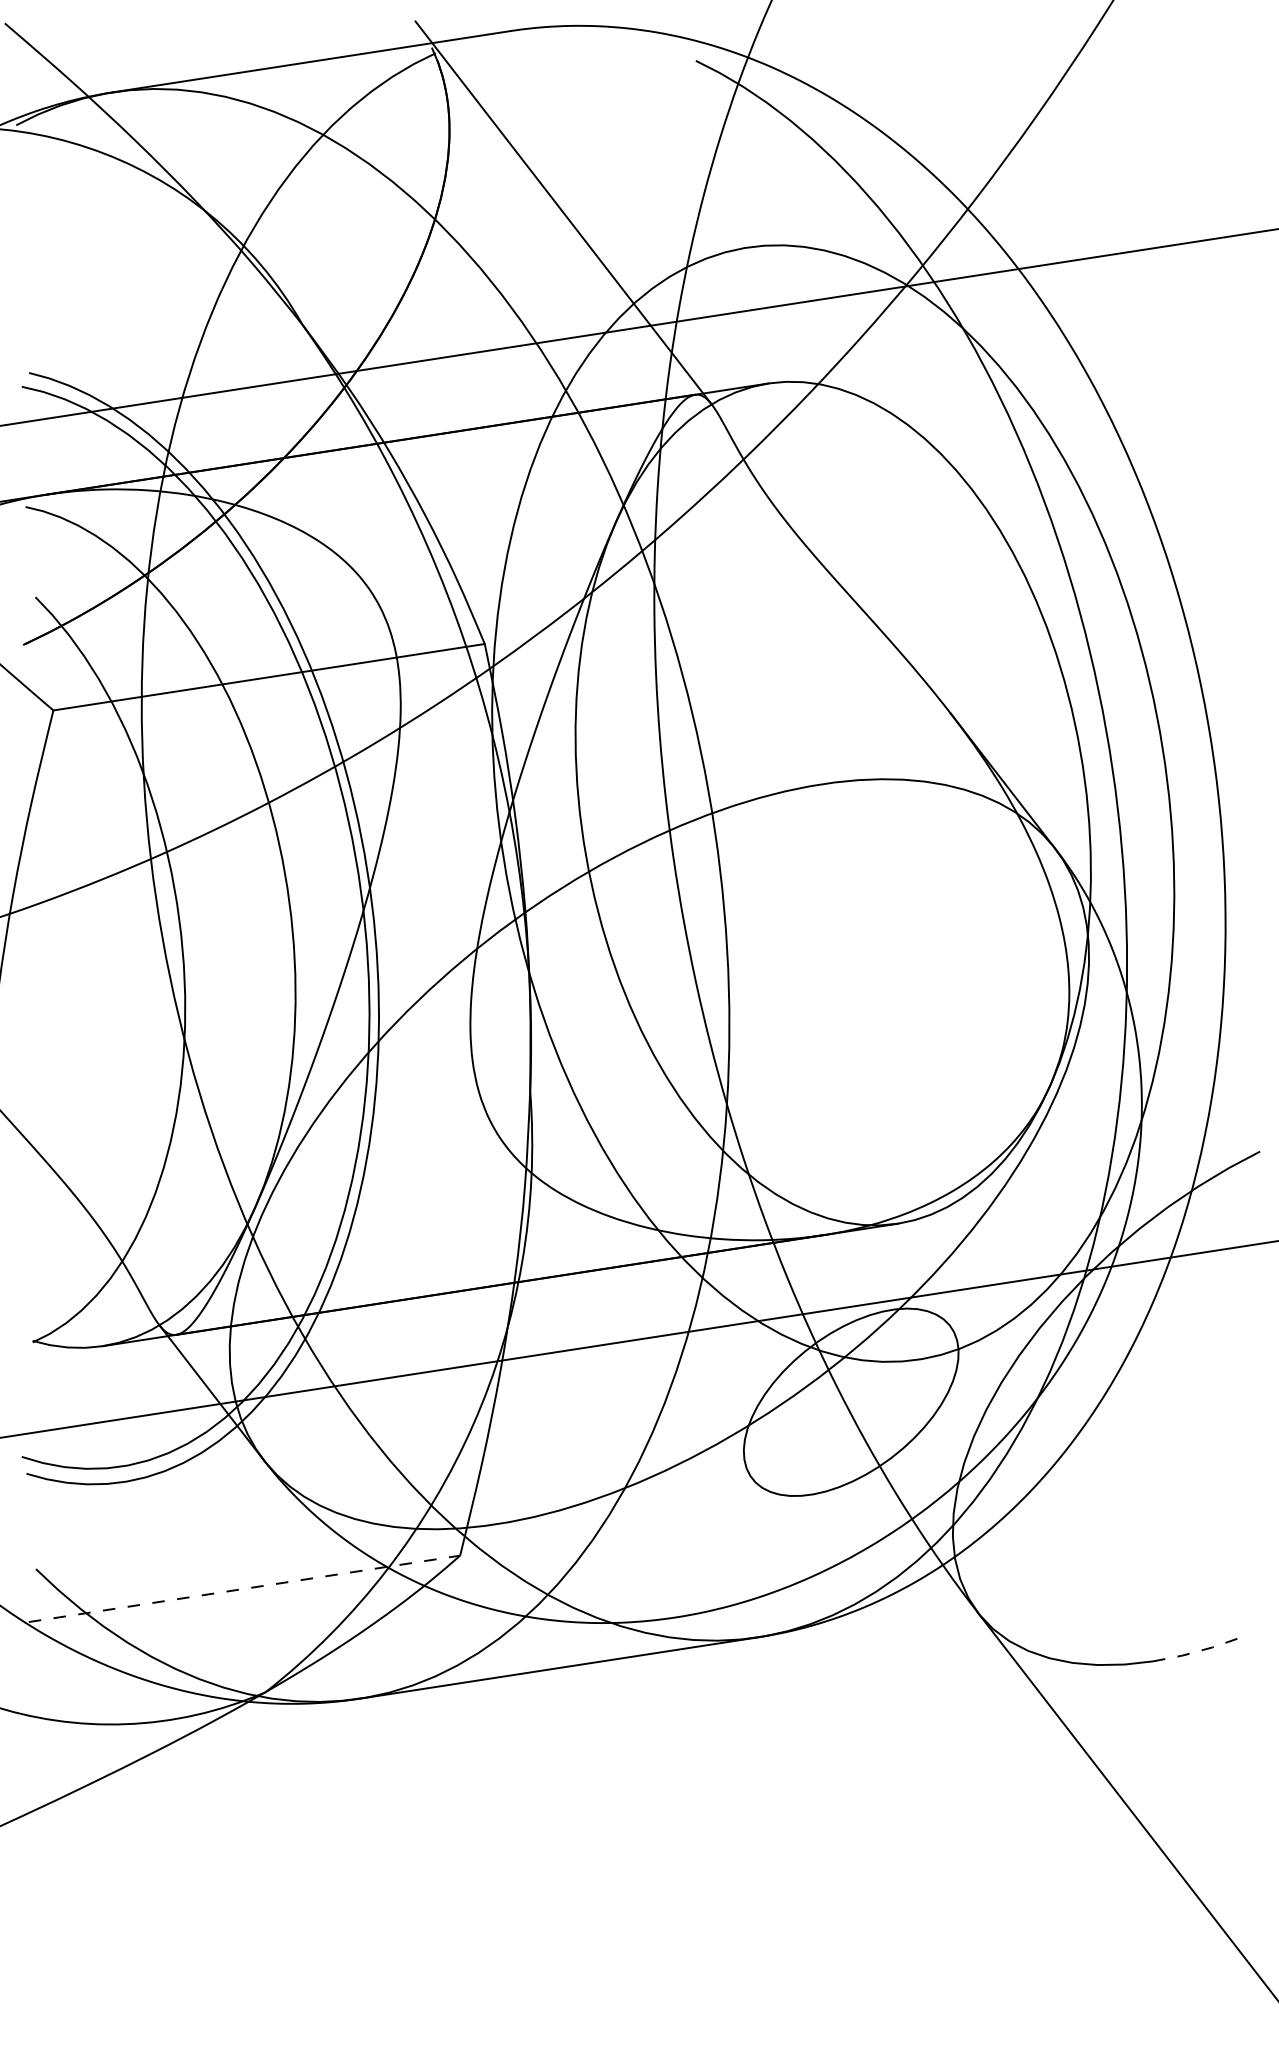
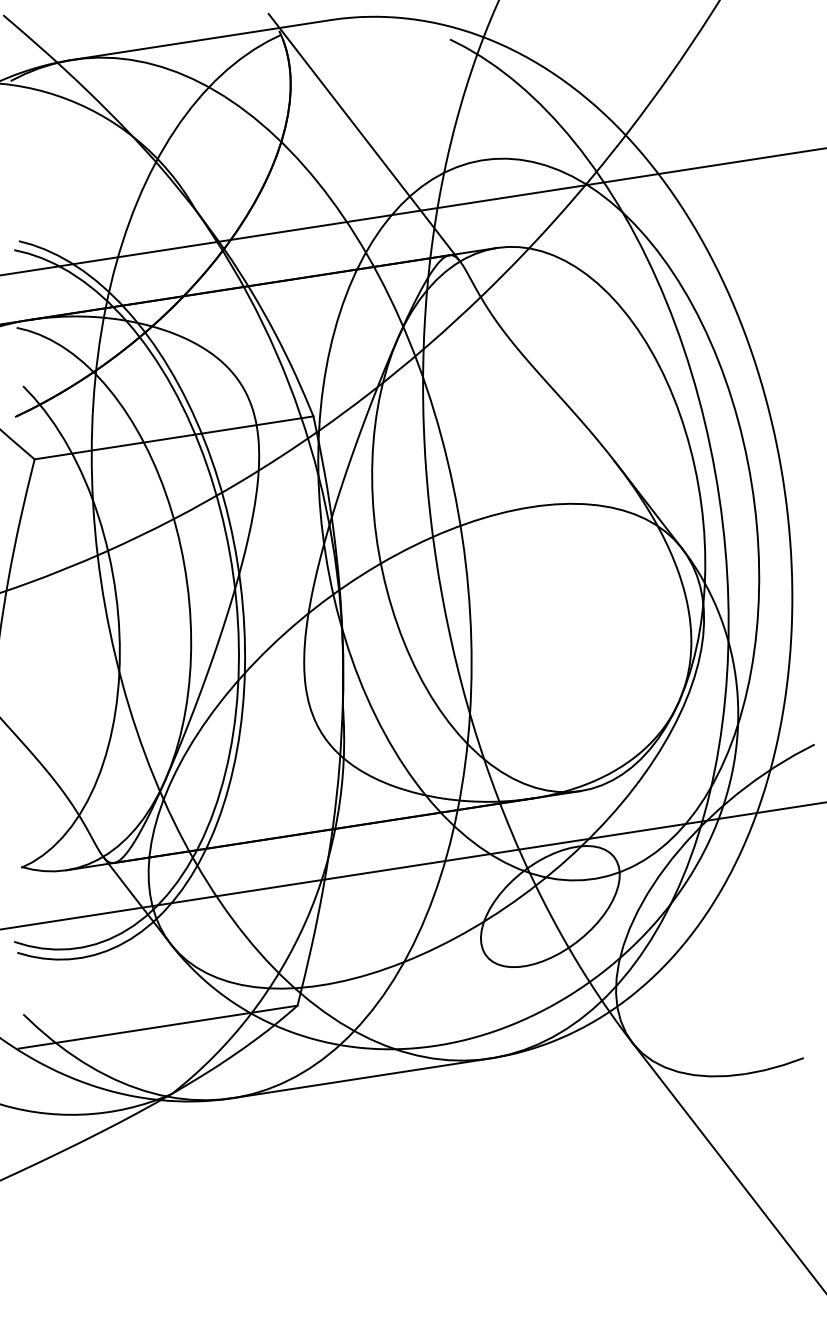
line: (245, 1589) -> (158, 1027), dashed -> solid
line: (1199, 1651) -> (775, 1067), dashed -> solid

